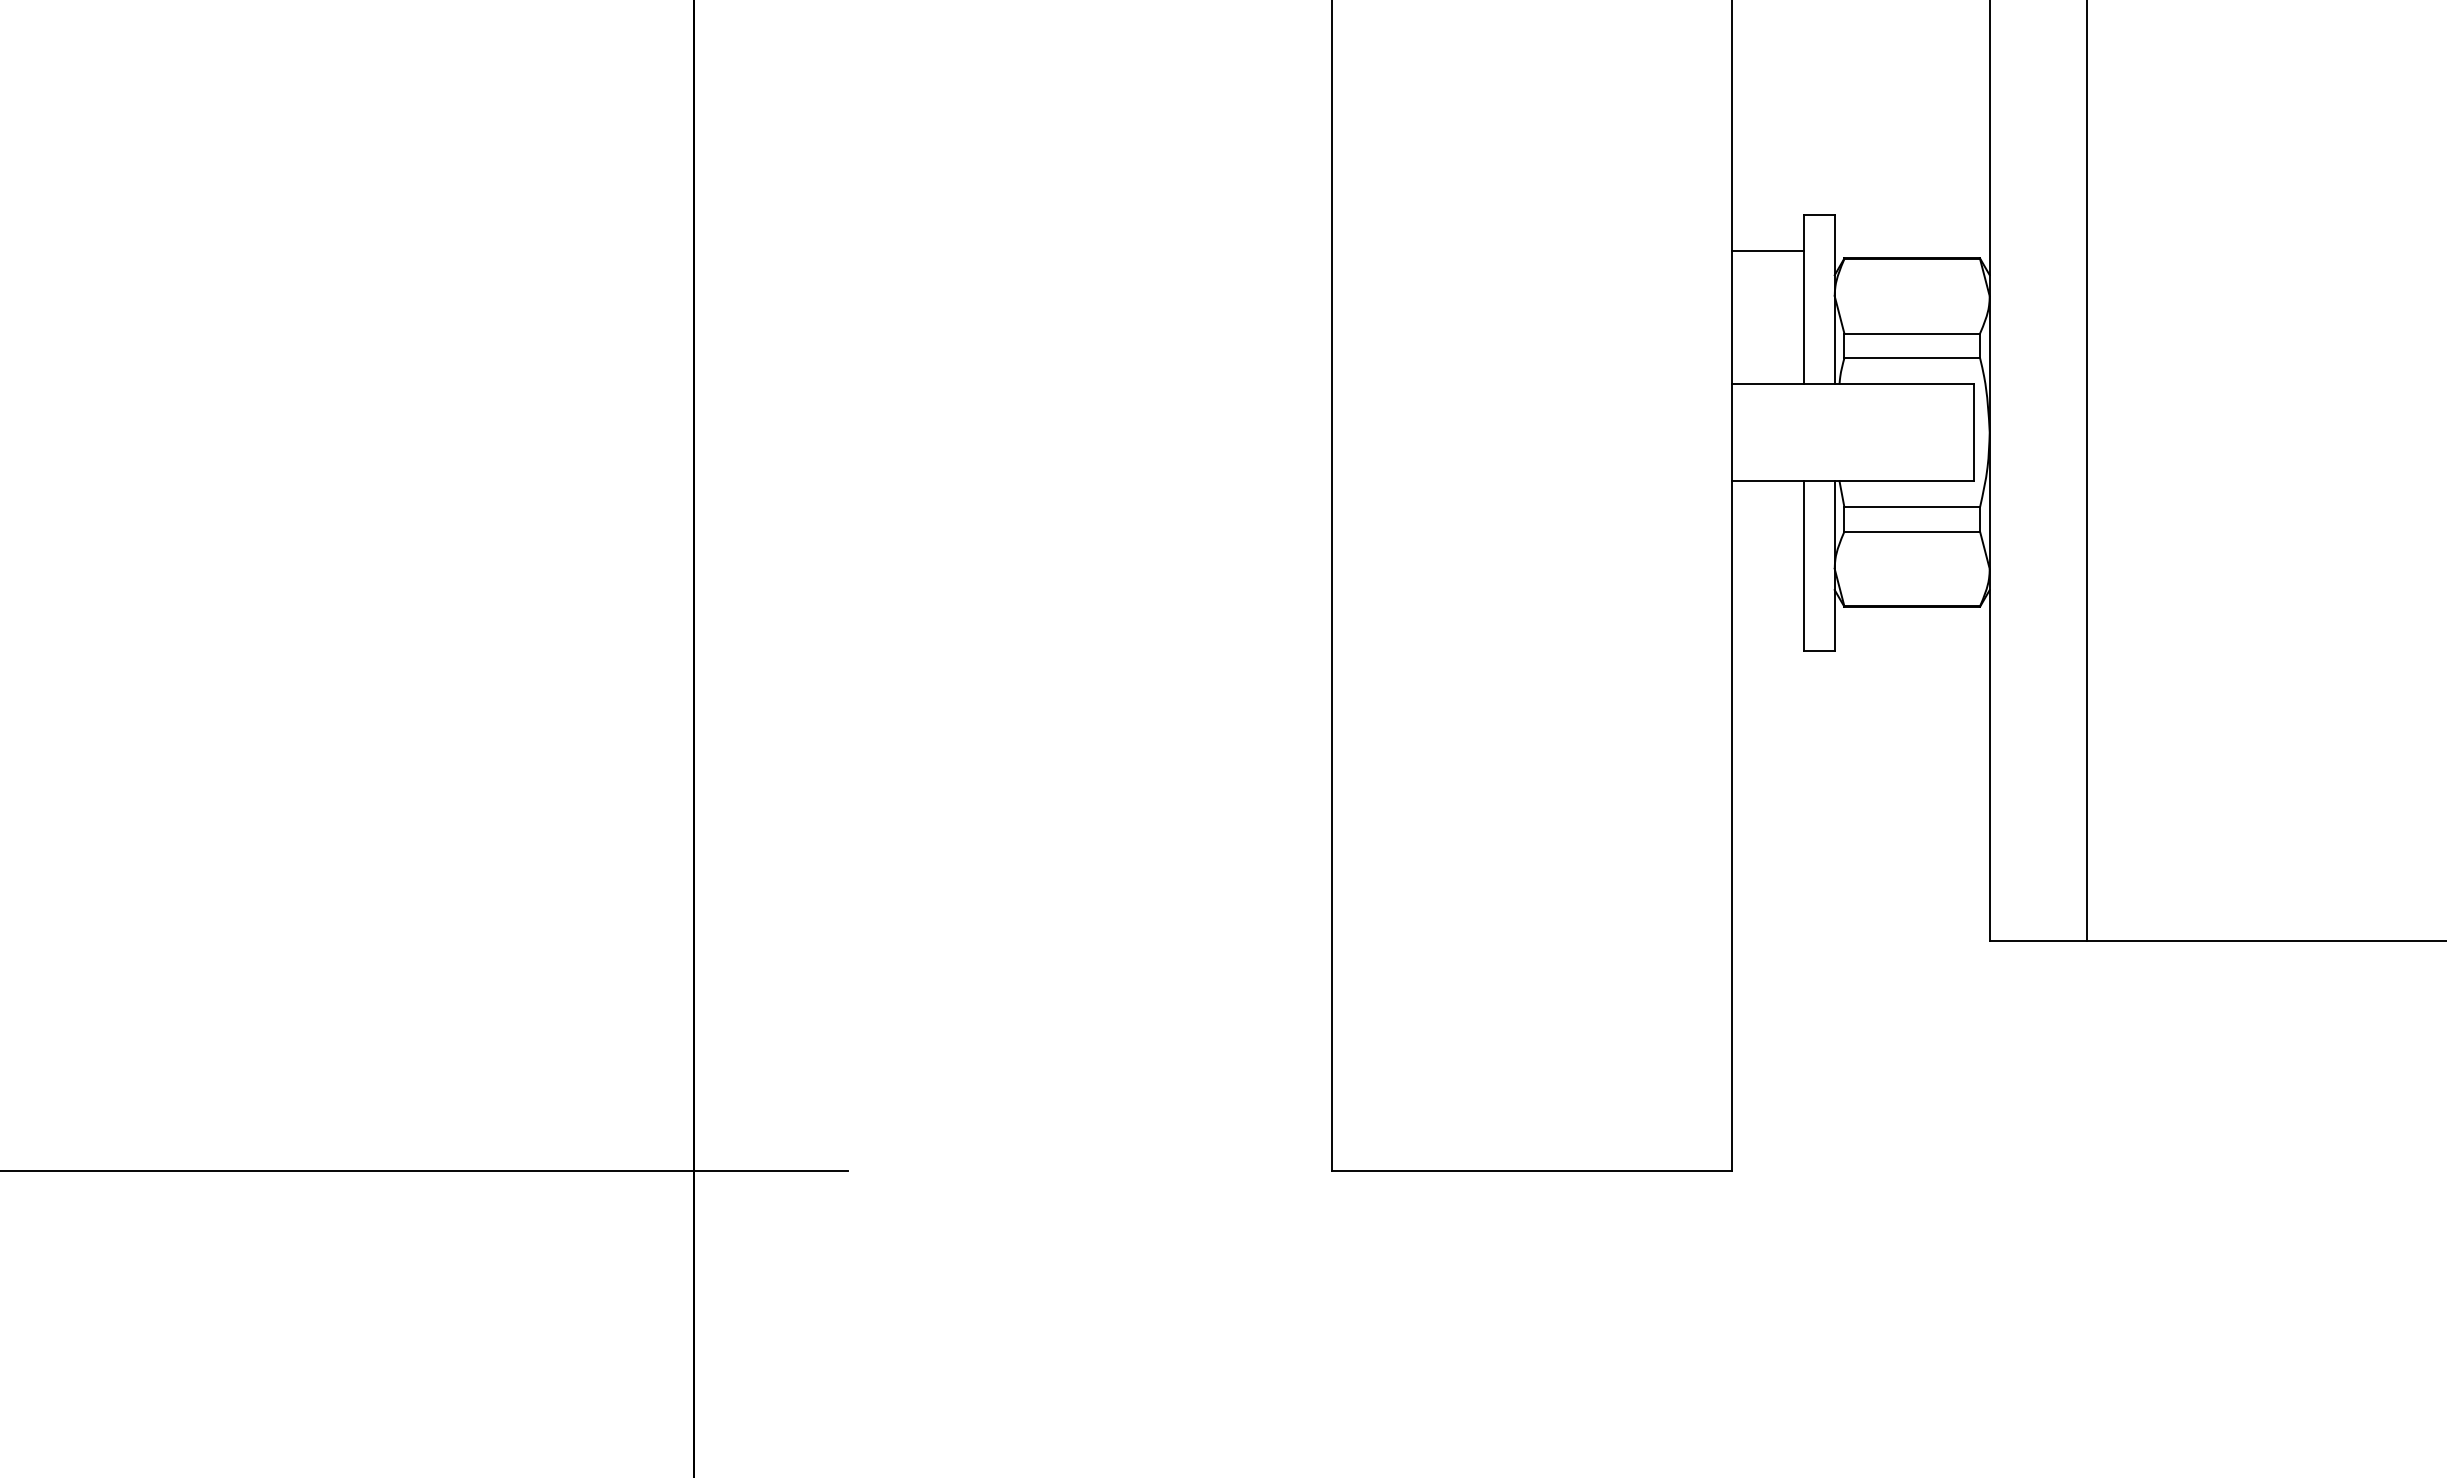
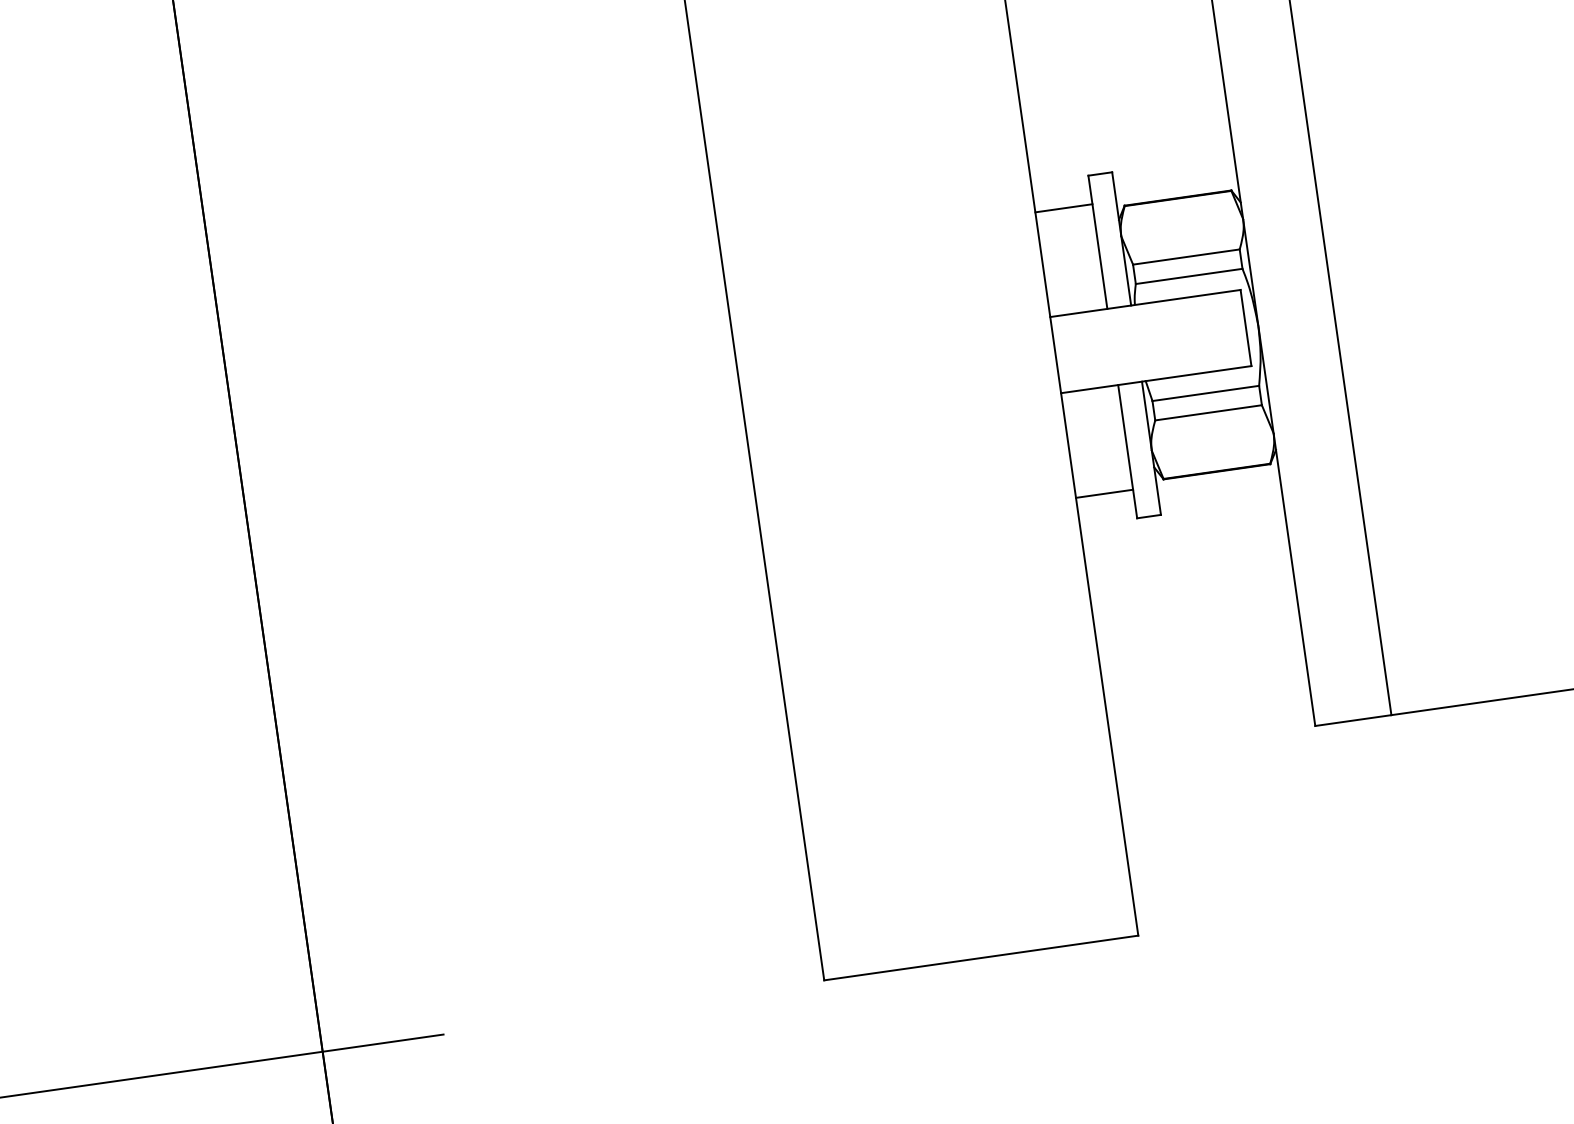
line: (1767, 614) -> (1104, 494), added

